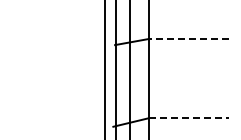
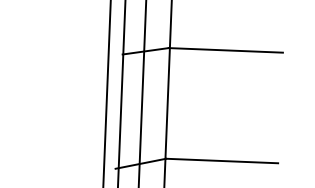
line: (188, 39) -> (225, 50), dashed -> solid
line: (189, 118) -> (222, 161), dashed -> solid

